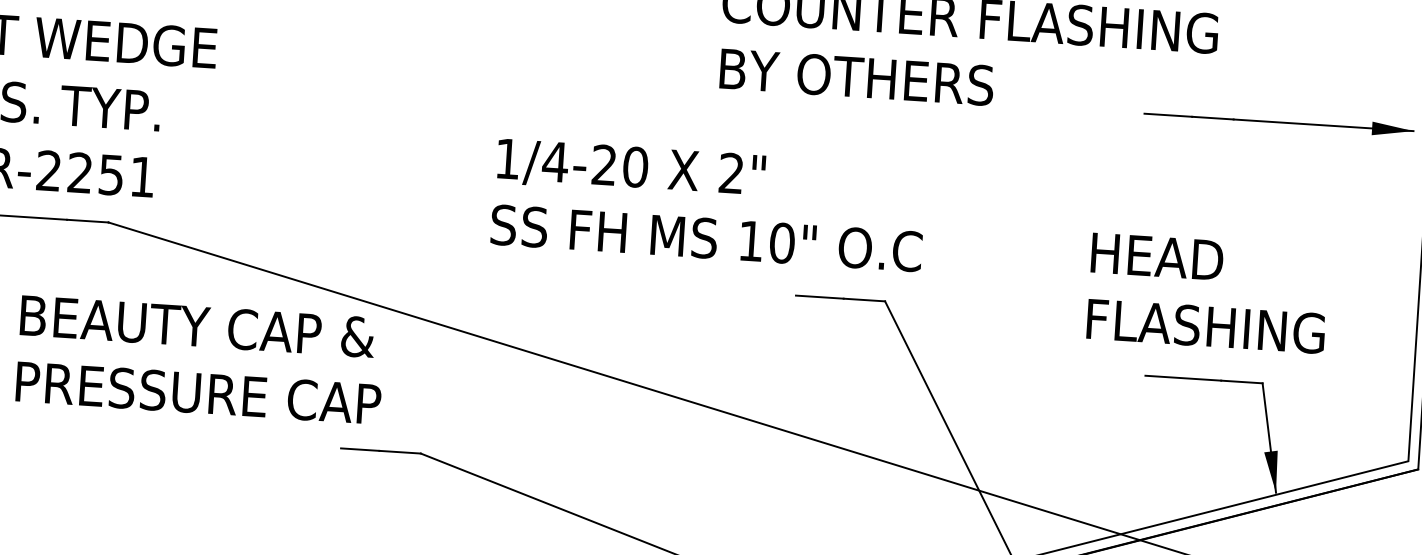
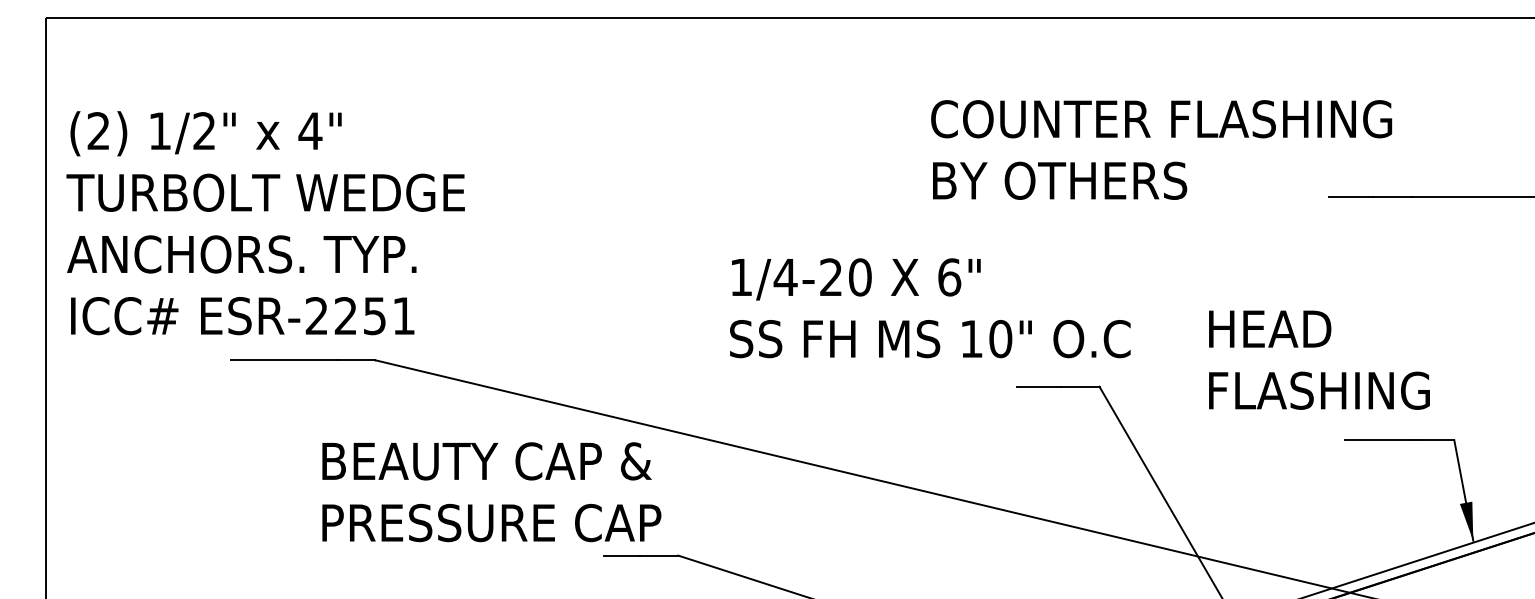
text: (731, 173) -> (949, 277), 2" -> 6"
text: (1208, 292) -> (1319, 359), moved
text: (200, 360) -> (491, 492), moved

